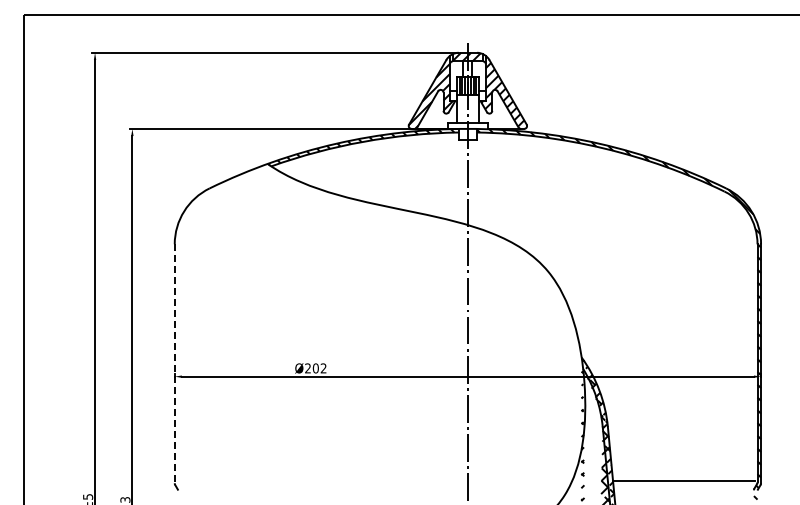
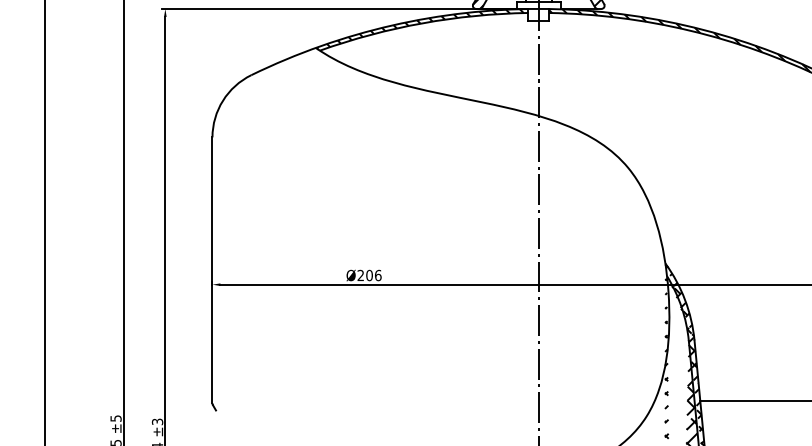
line: (174, 364) -> (212, 271), dashed -> solid
text: (323, 368) -> (378, 275), Ø202 -> Ø206

